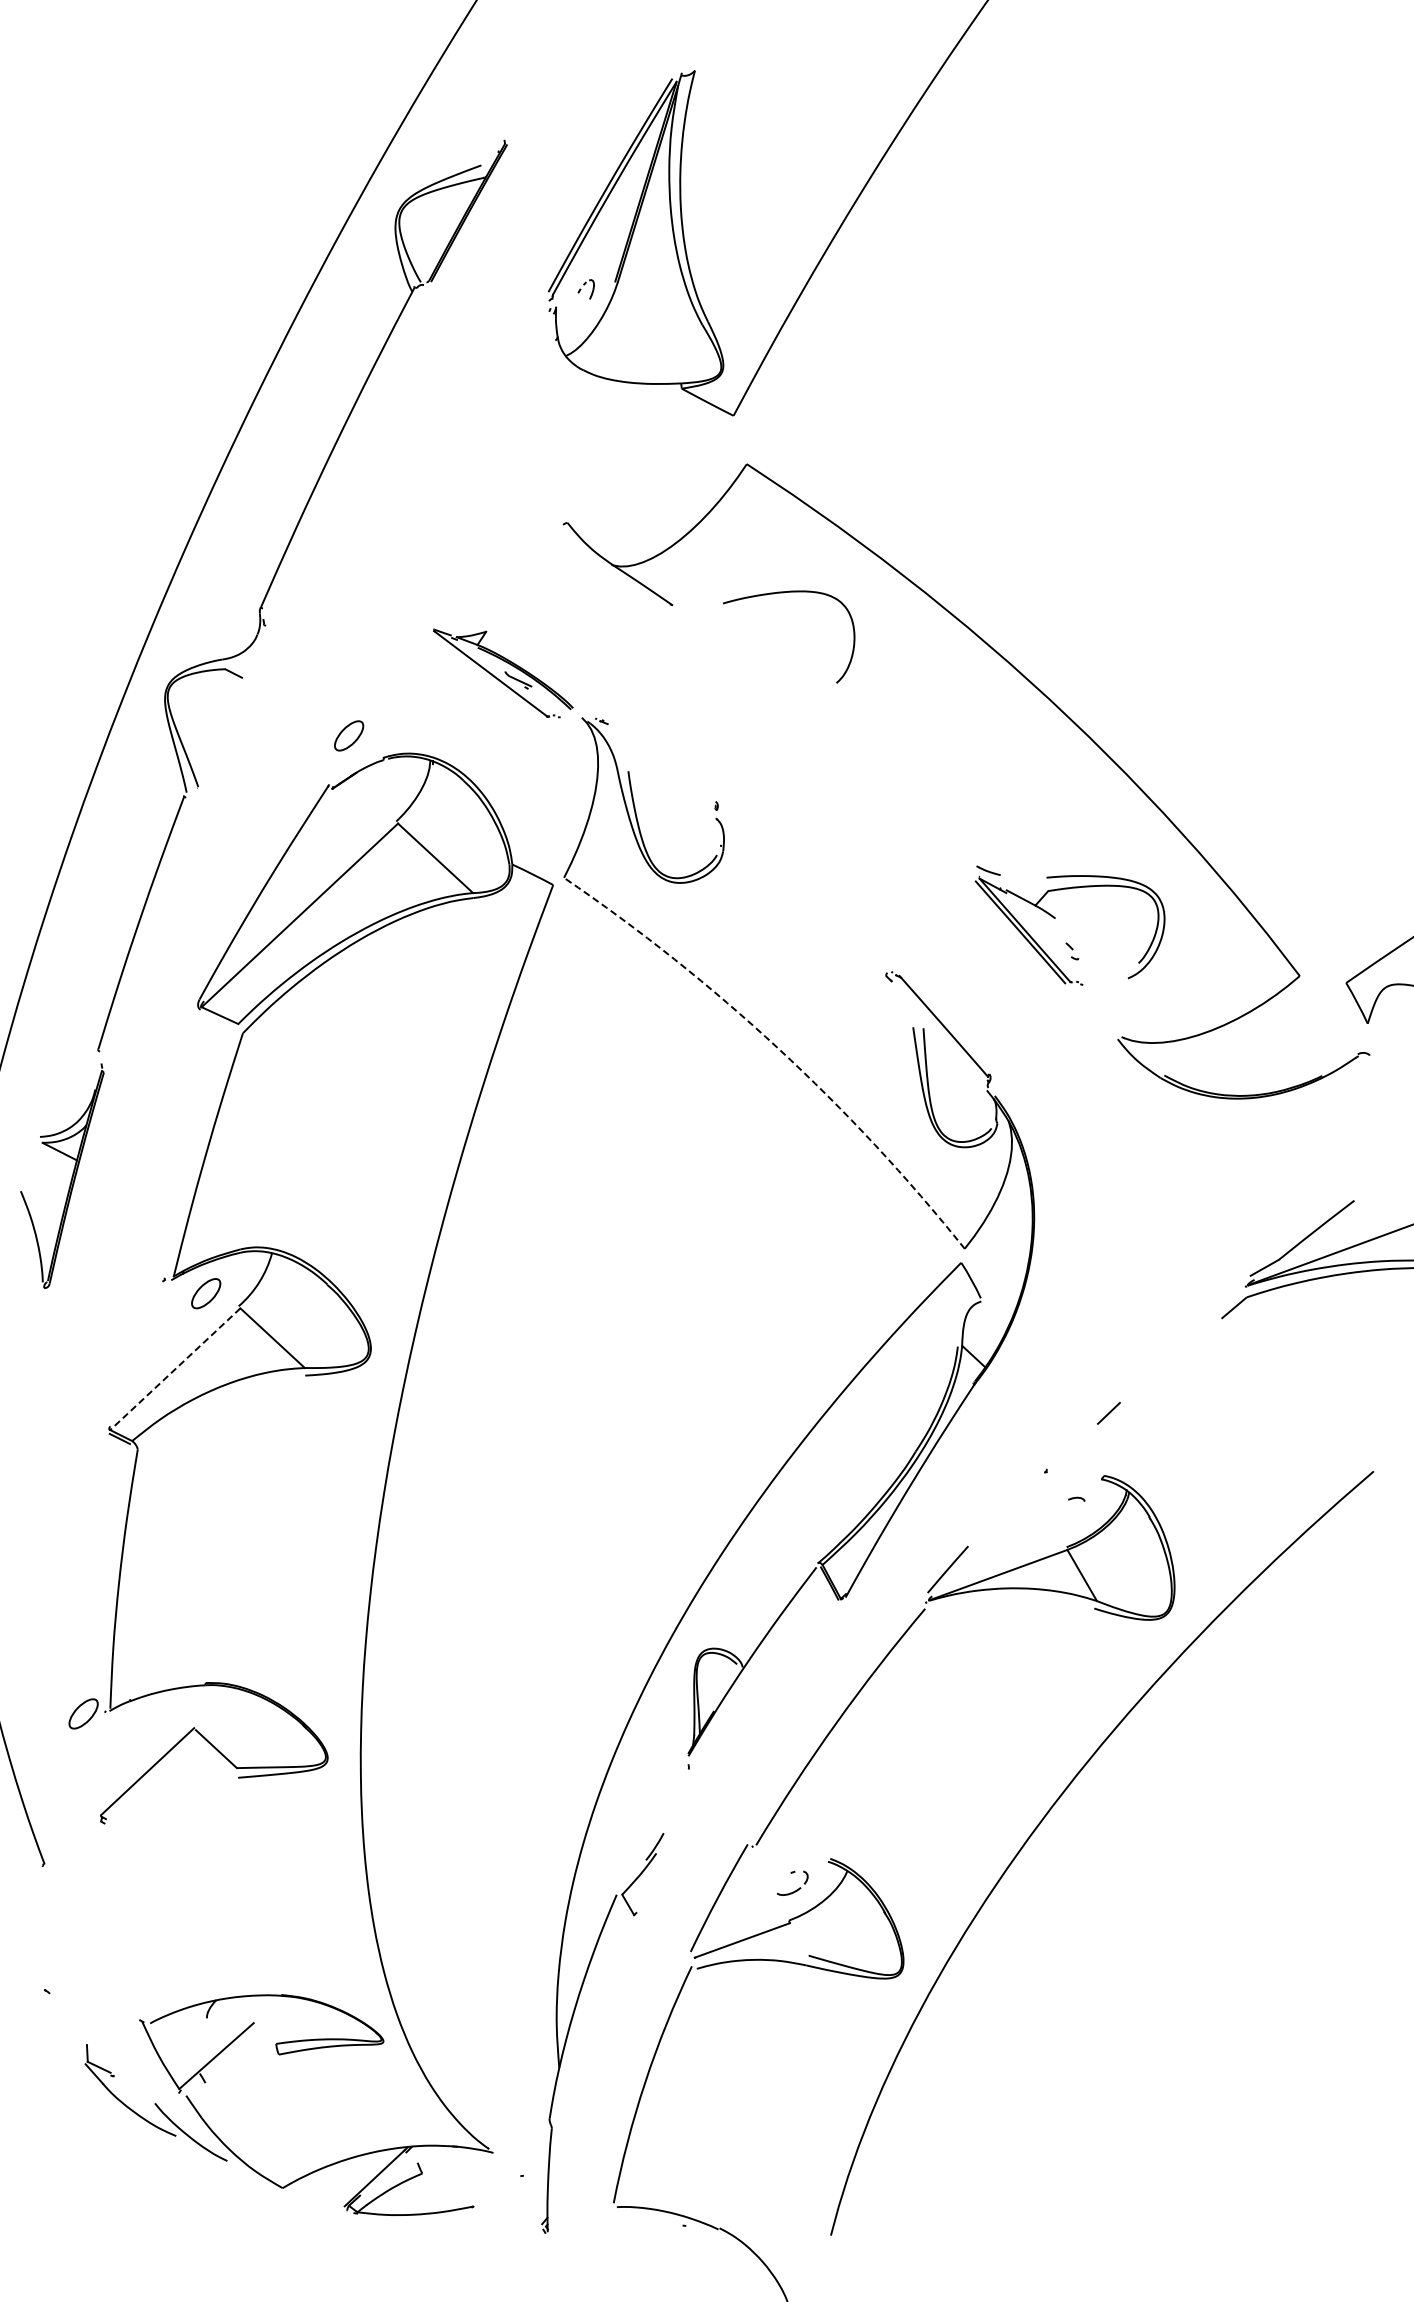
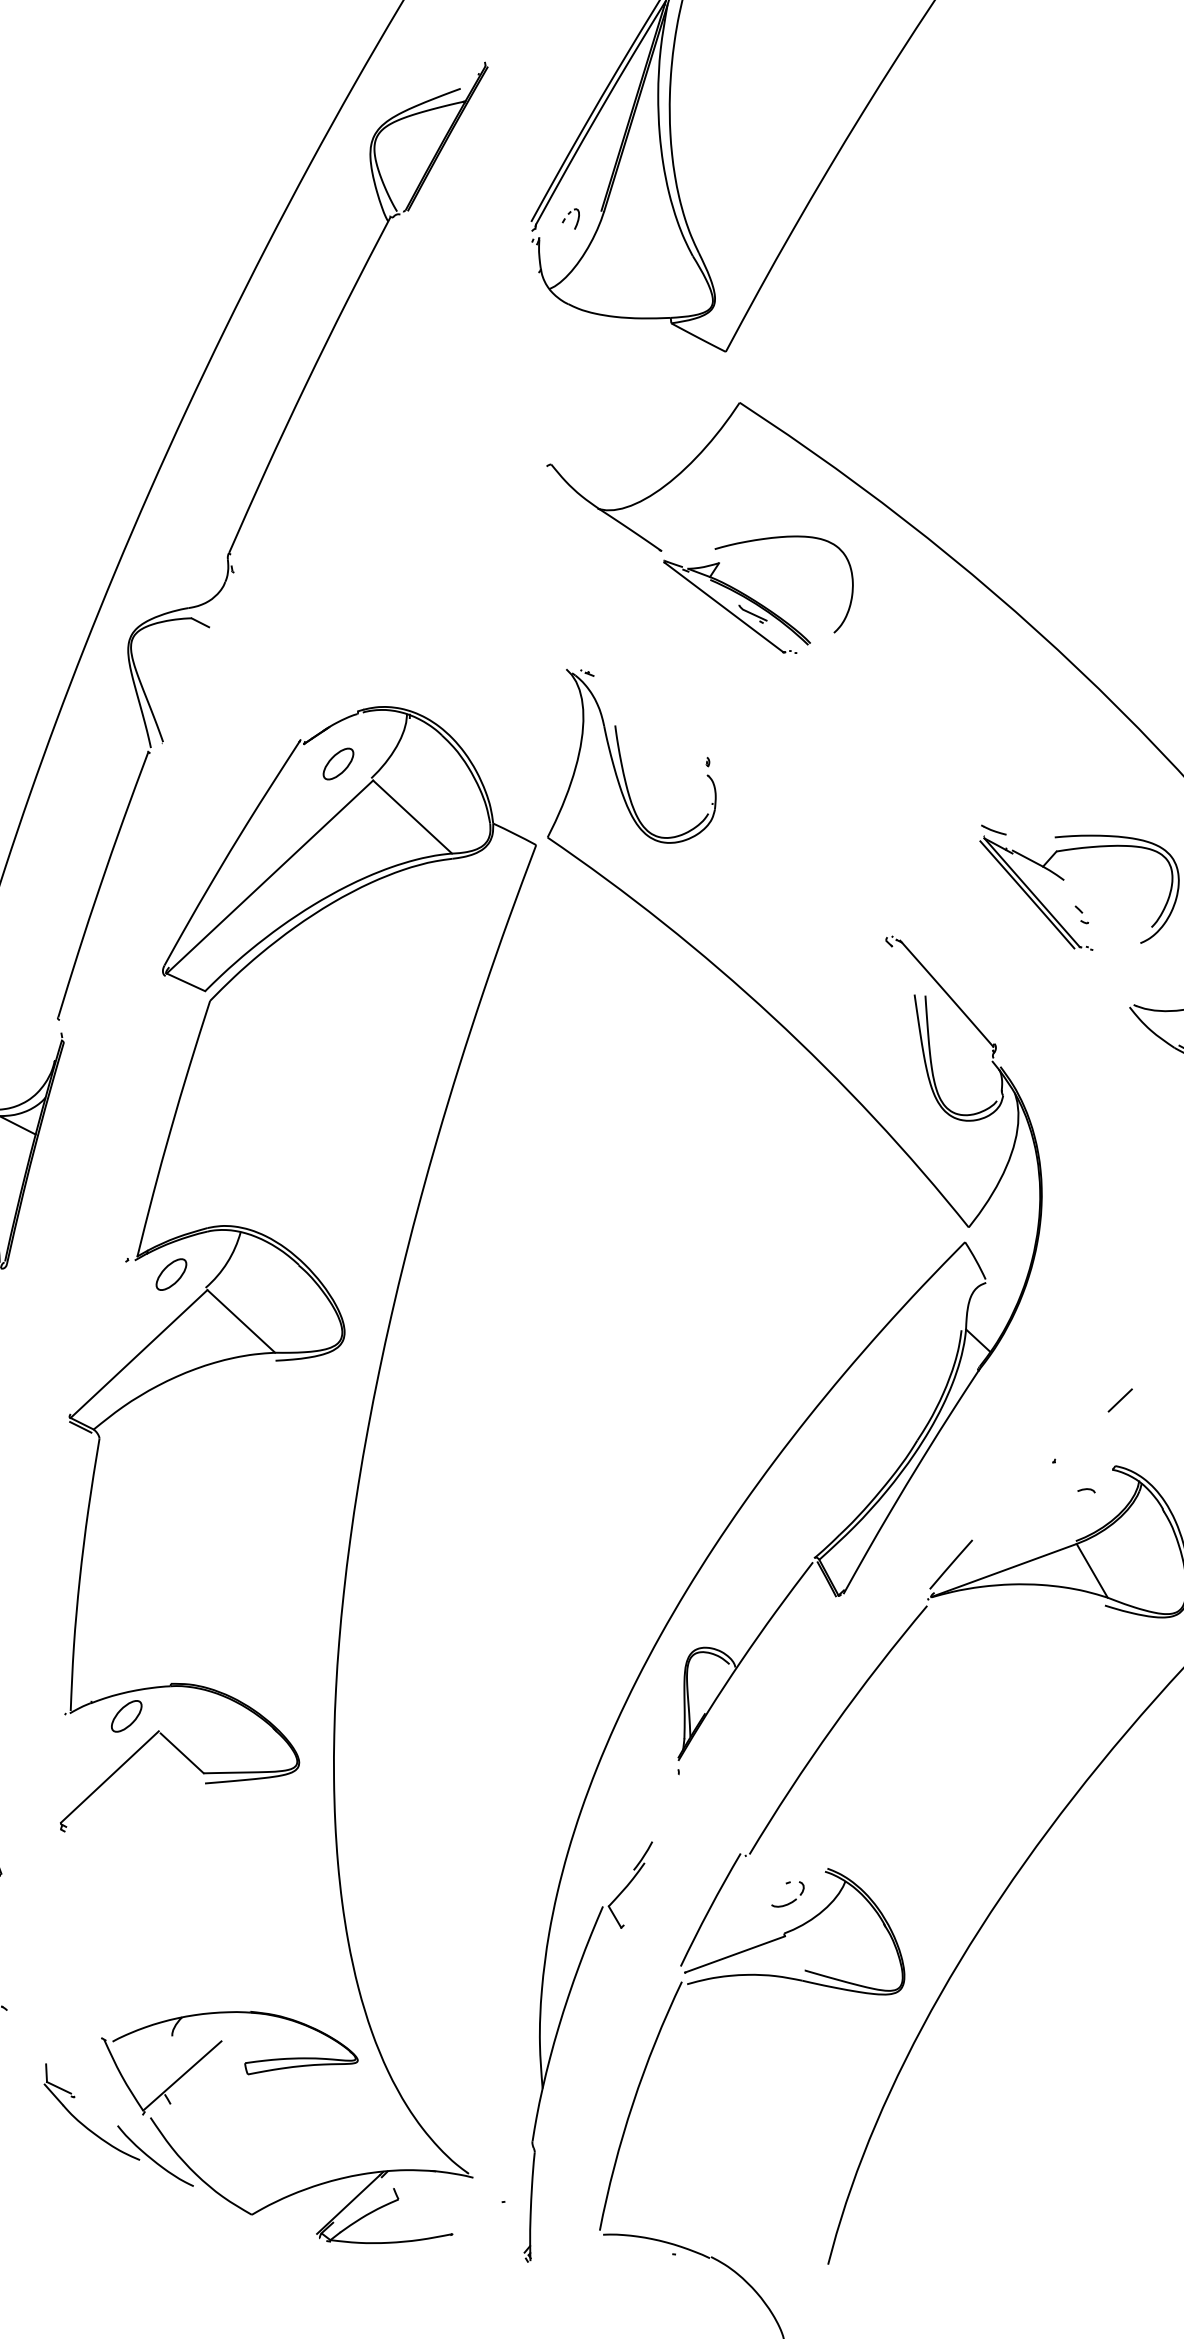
part: (503, 673) -> (737, 606), moved
part: (349, 735) -> (338, 763), moved
arc: (778, 1048) -> (773, 1016), dashed -> solid
line: (174, 1369) -> (138, 1354), dashed -> solid
part: (83, 1713) -> (126, 1715), moved

